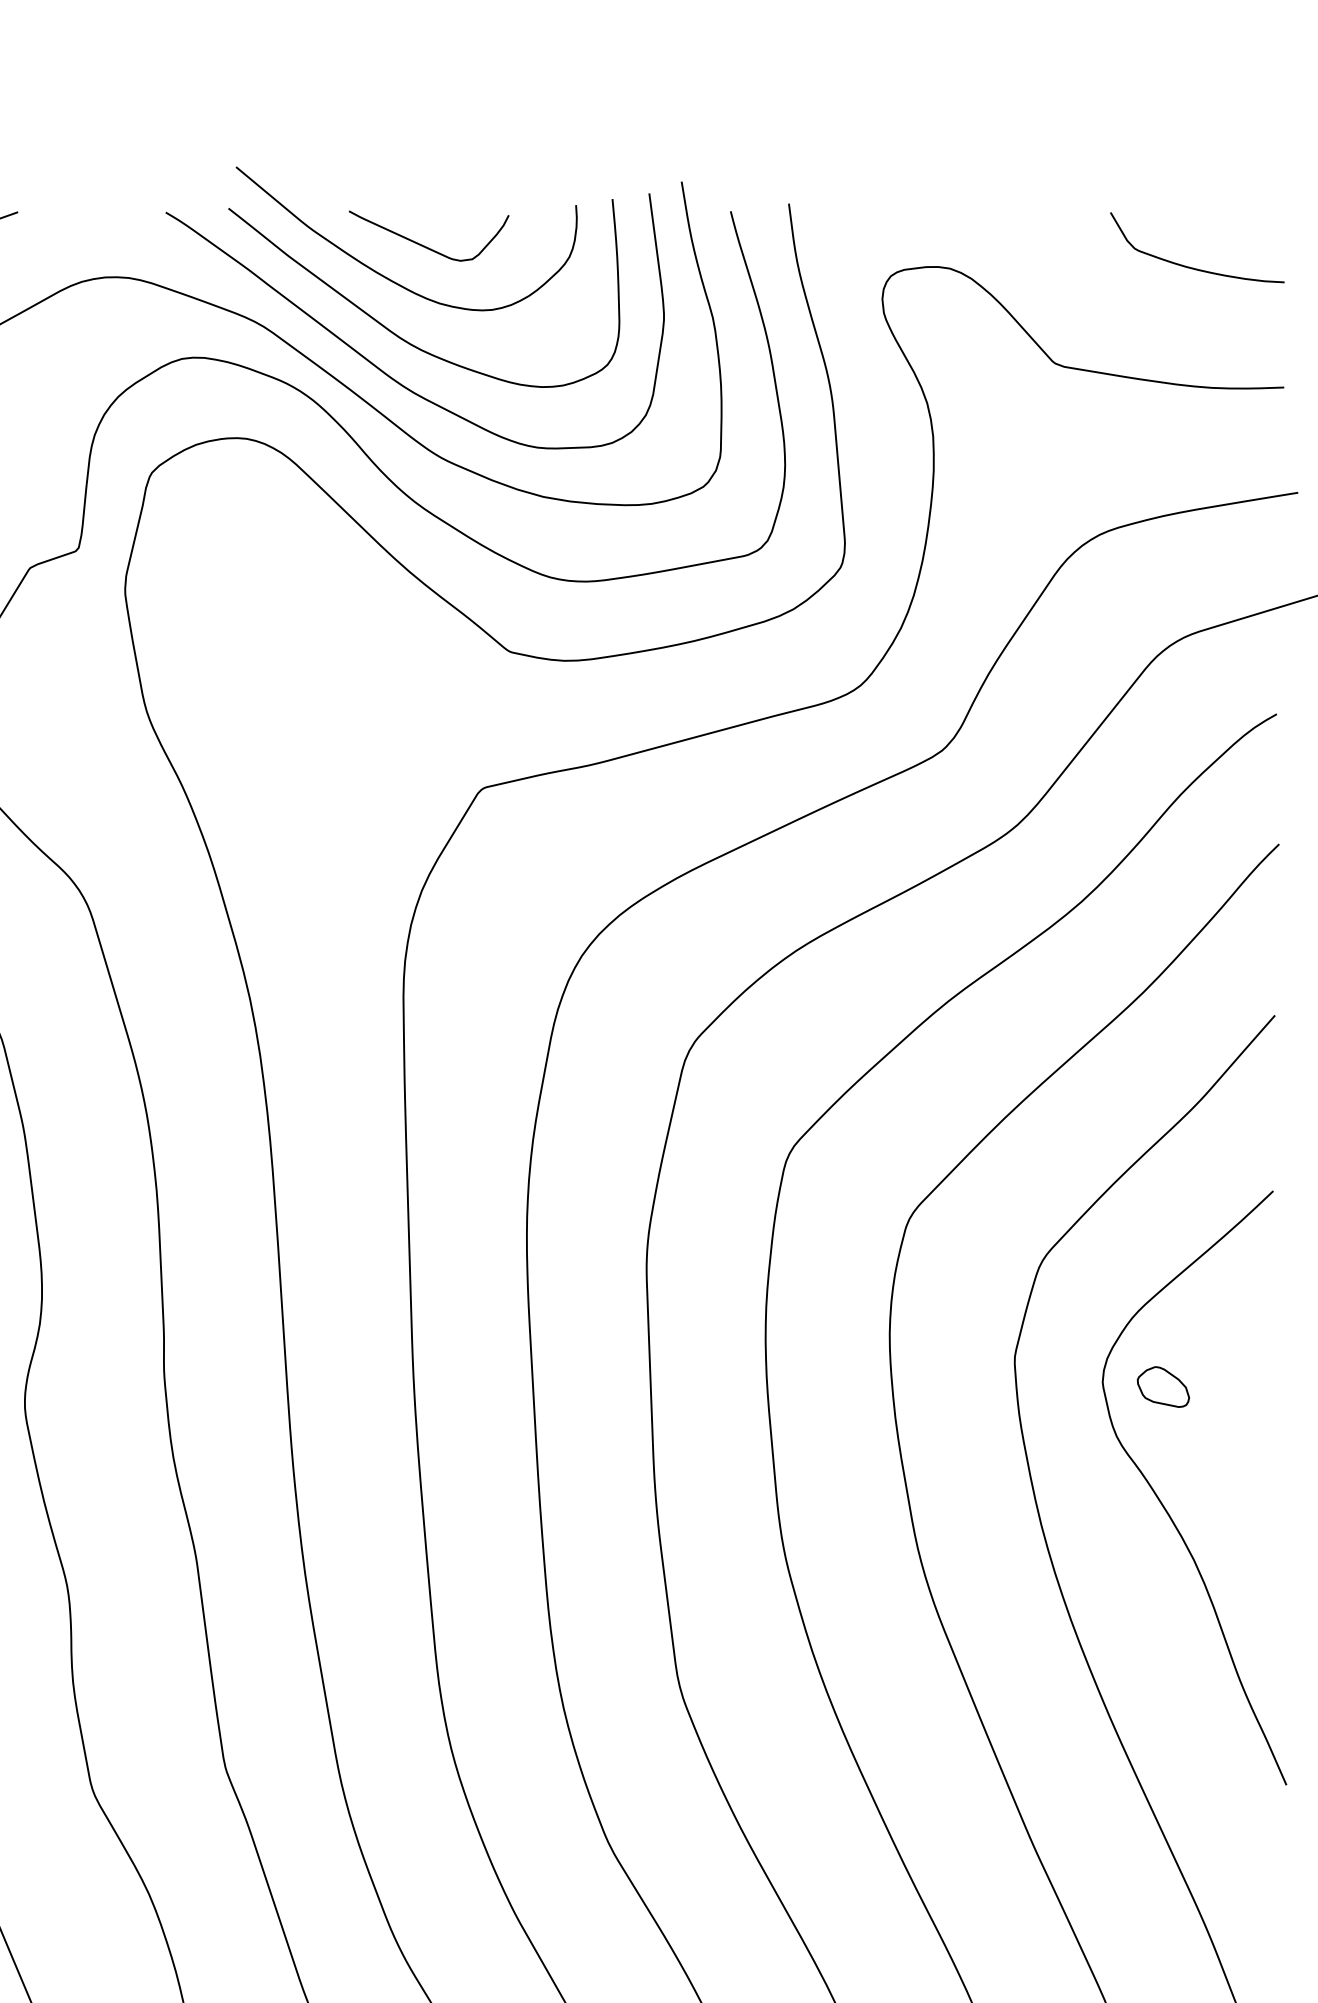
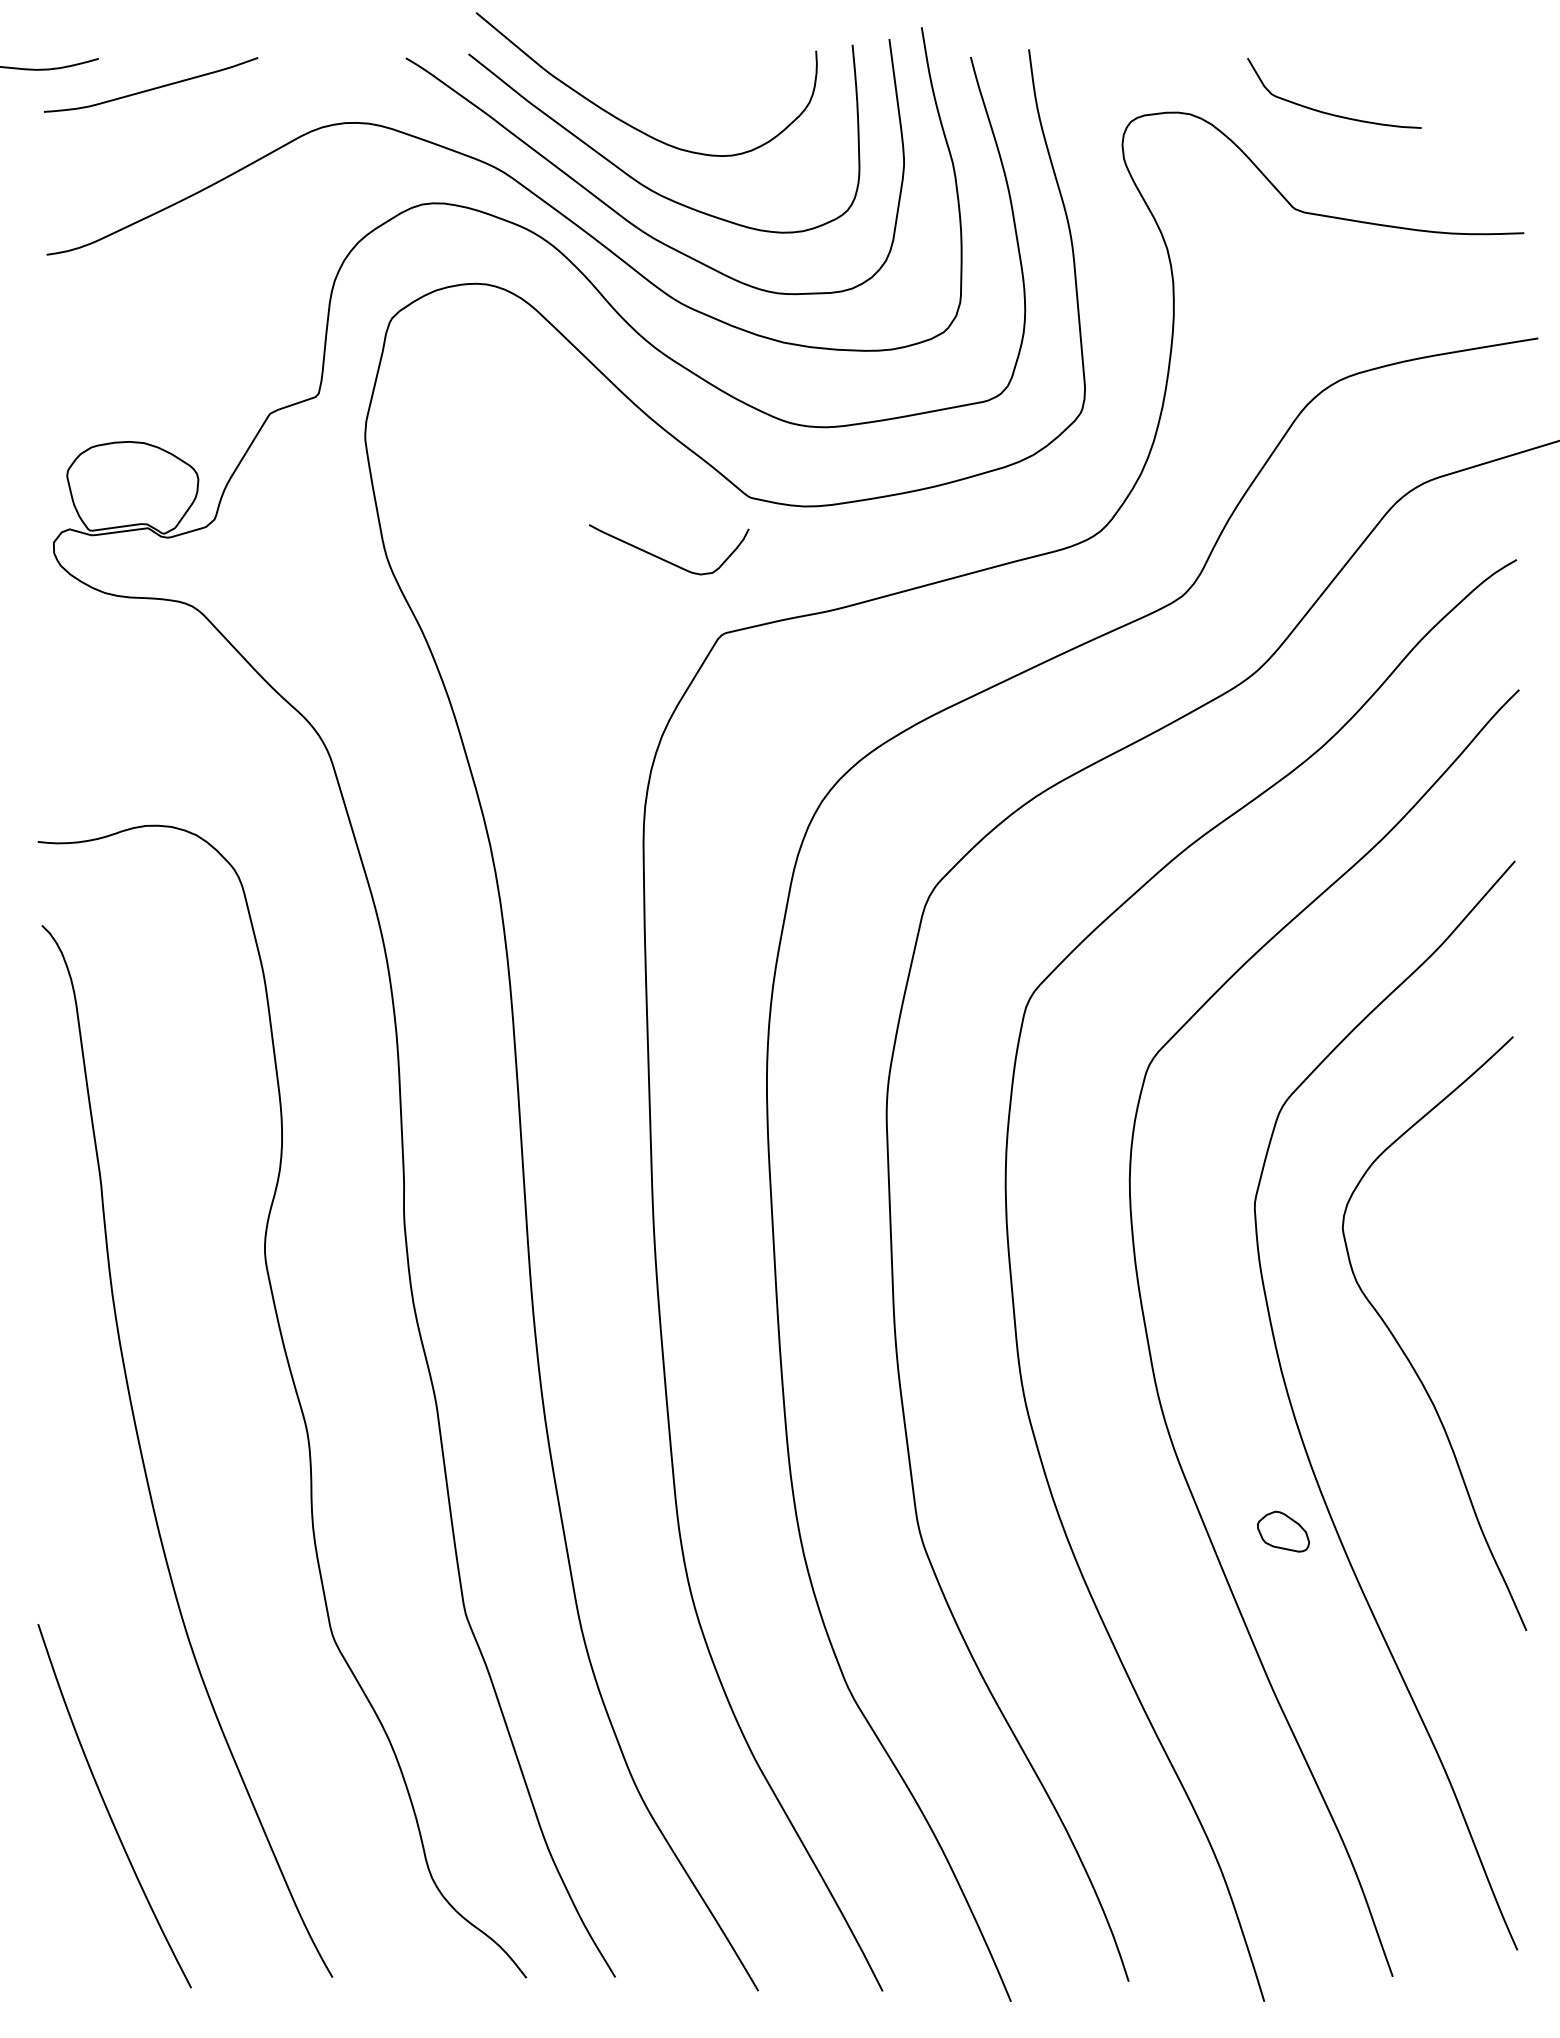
curve: (423, 244) -> (663, 558), moved
curve: (1190, 266) -> (1327, 112), moved
part: (1163, 1386) -> (1283, 1531), moved

